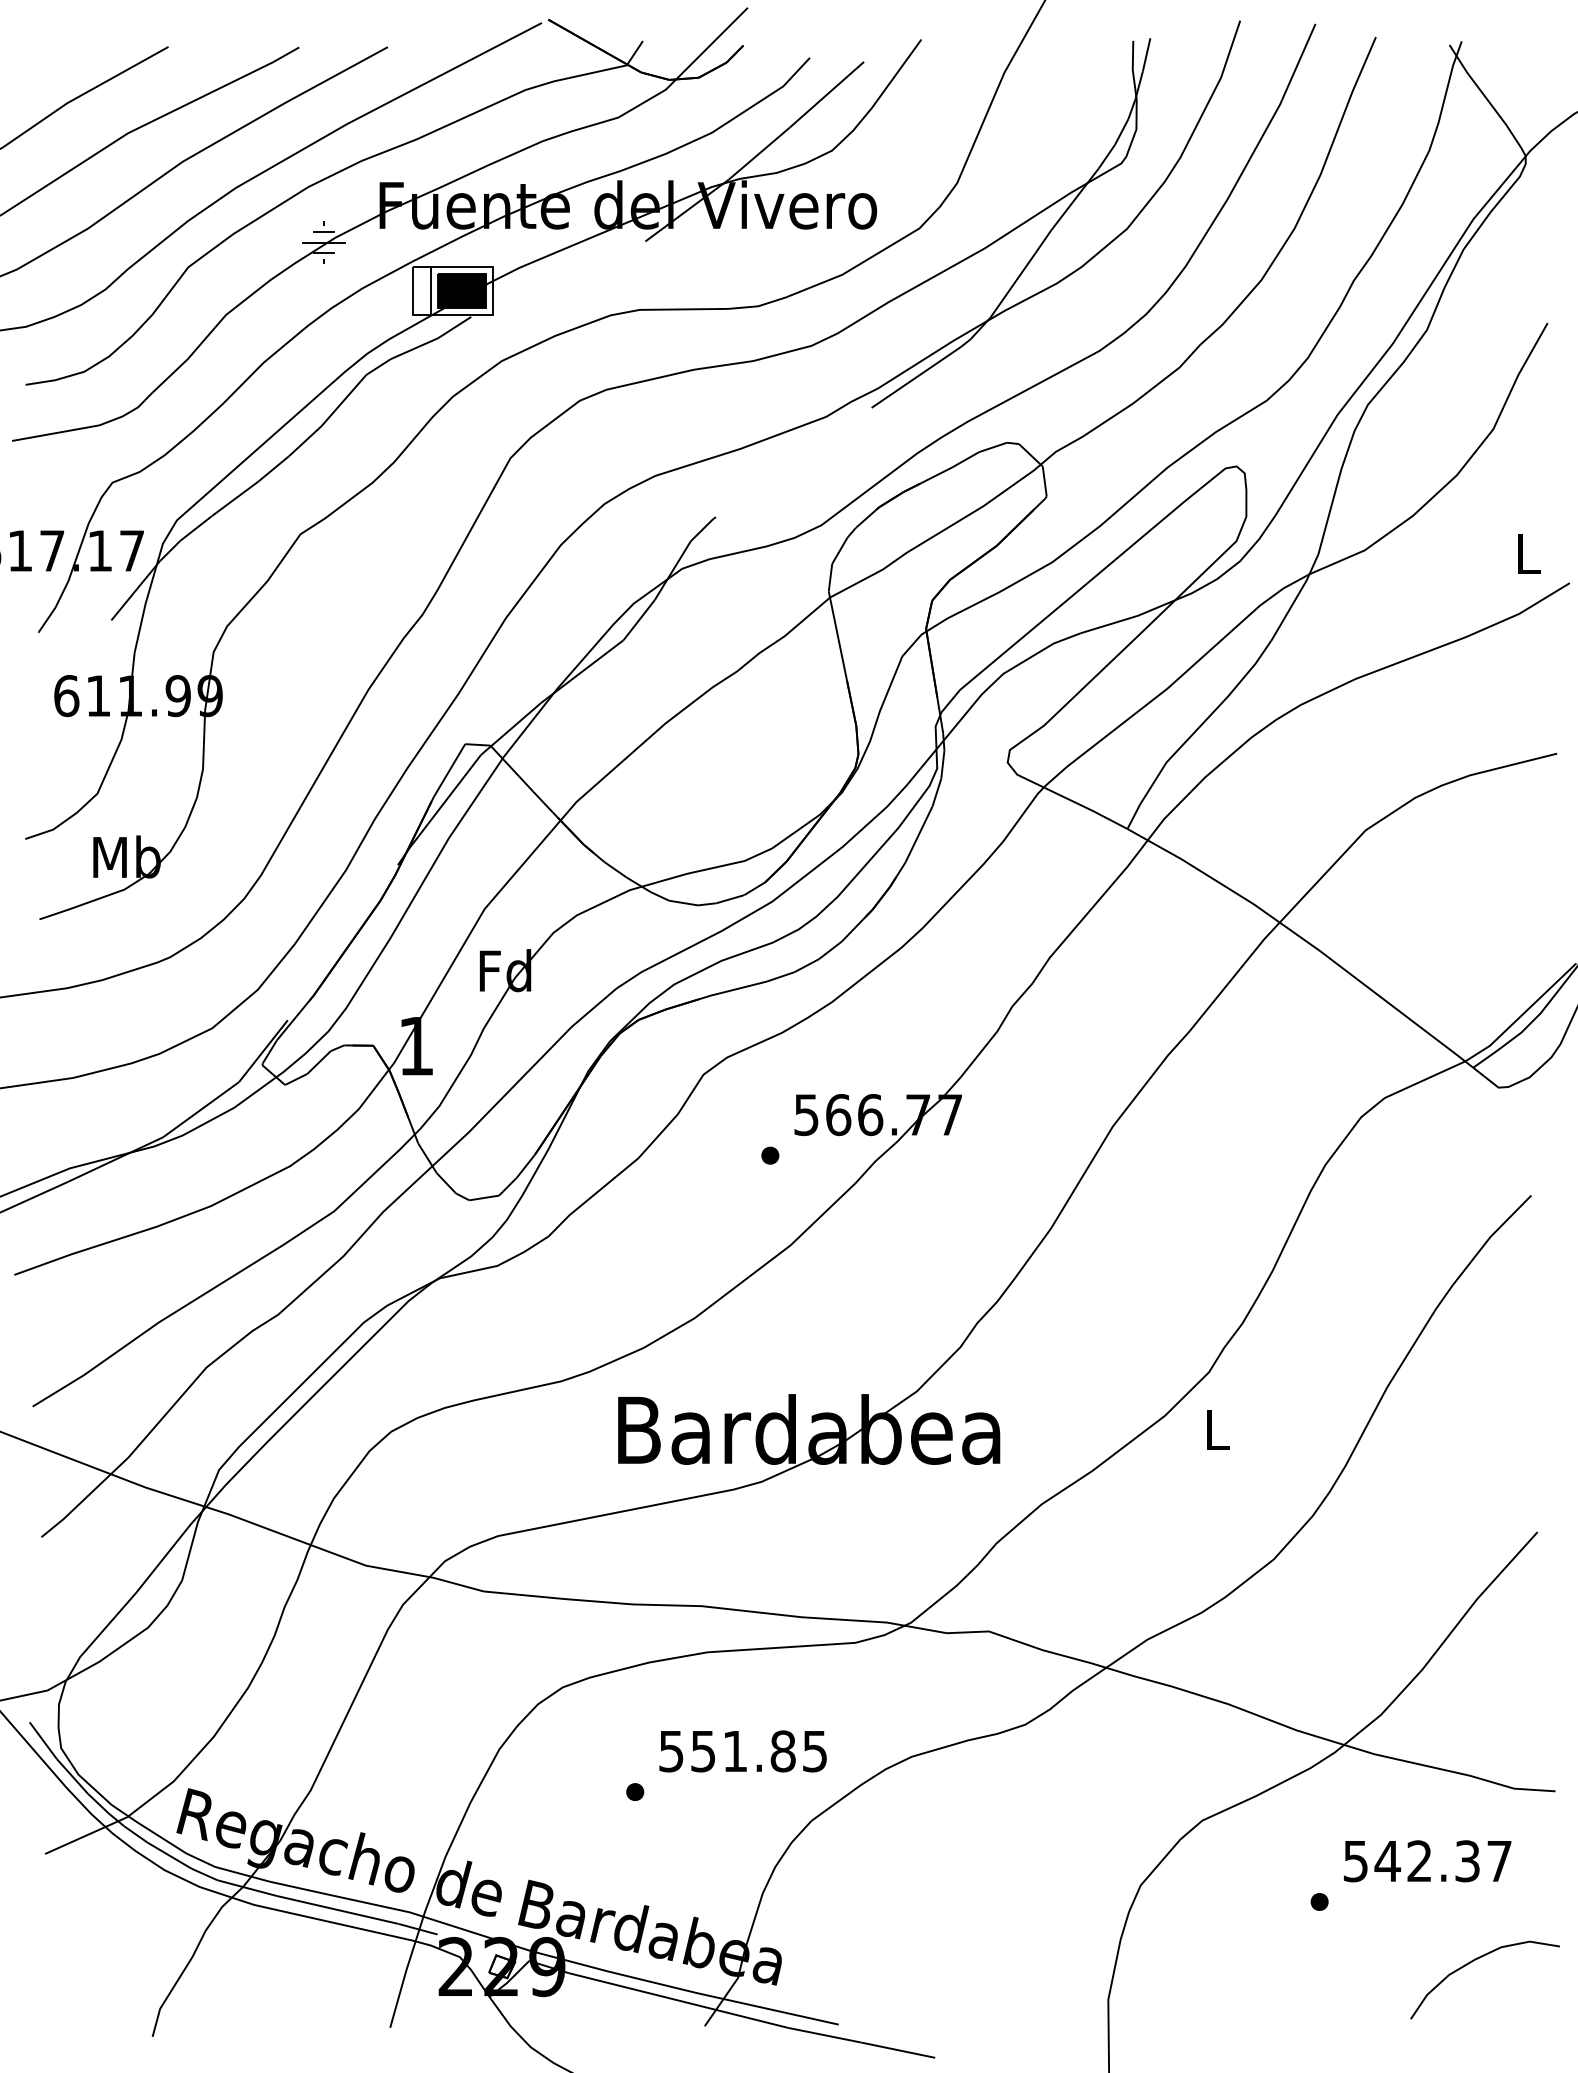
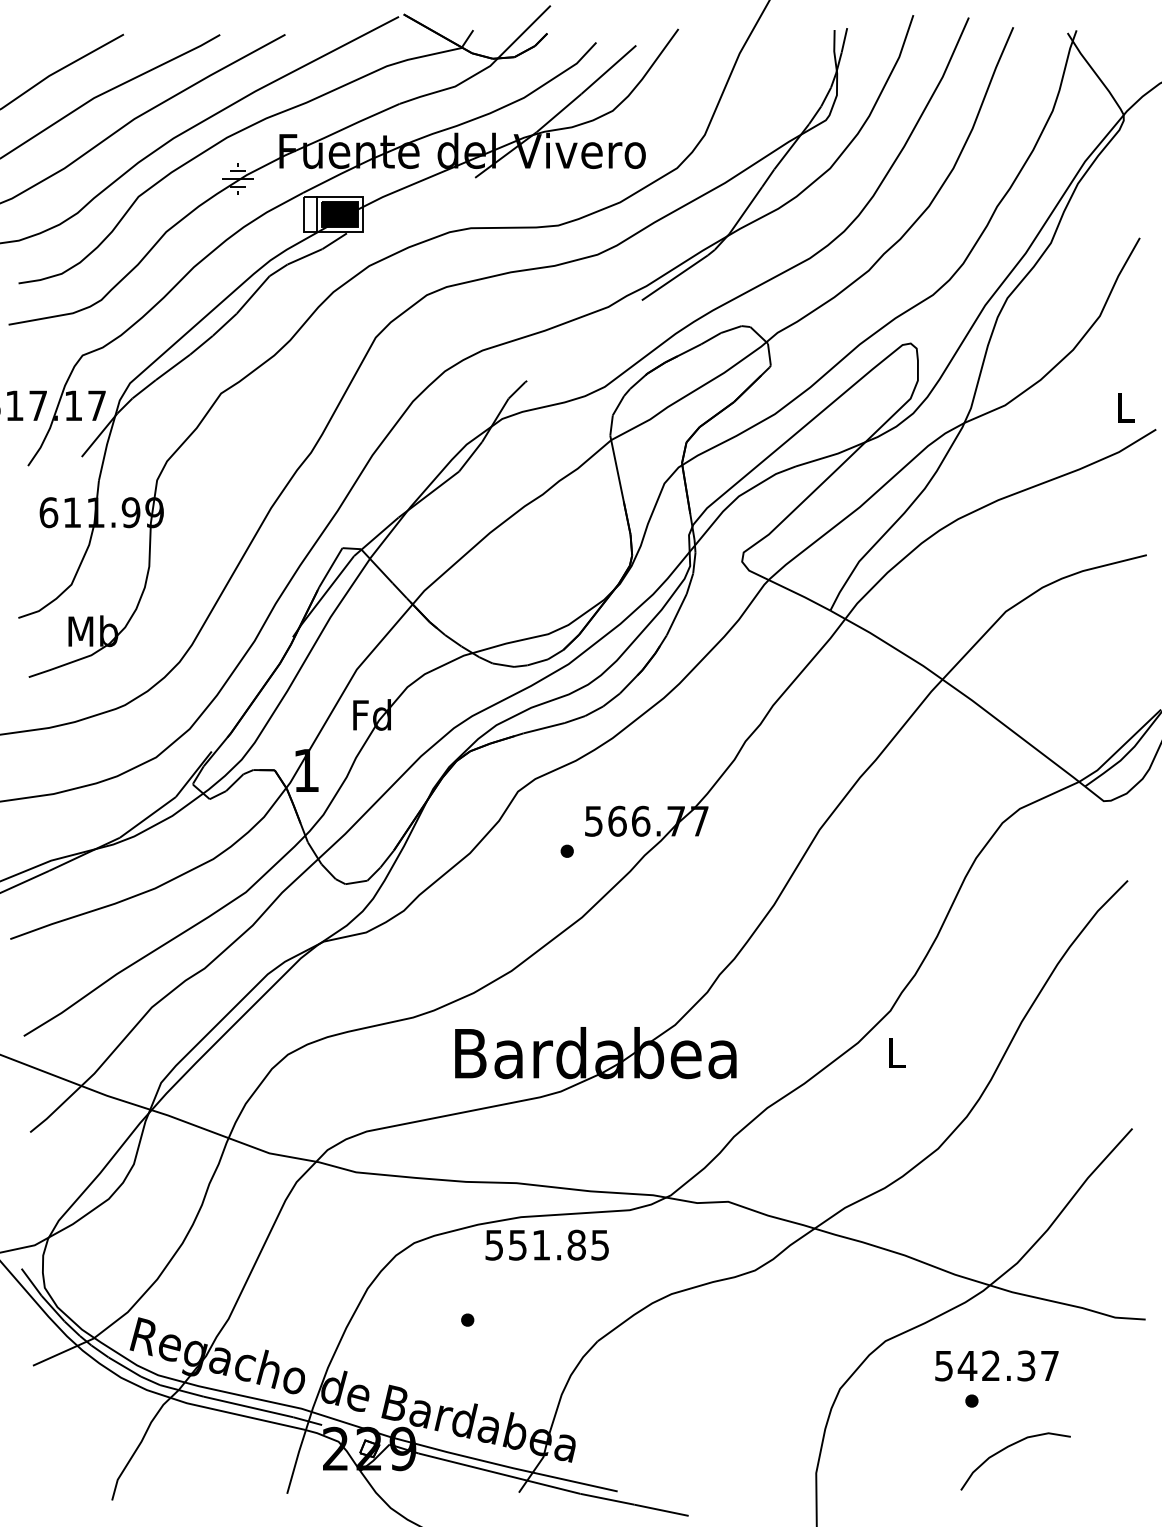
text: (742, 1751) -> (546, 1245), moved
text: (1427, 1861) -> (996, 1366), moved
curve: (1472, 1962) -> (1006, 1448), moved

